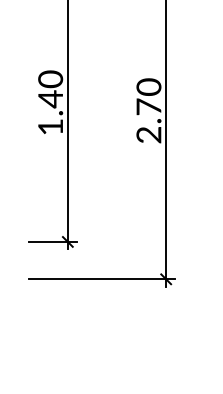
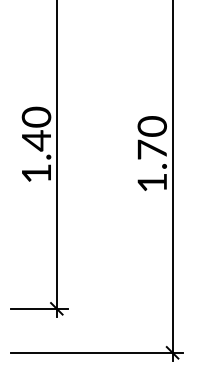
text: (148, 135) -> (151, 183), 2.70 -> 1.70

